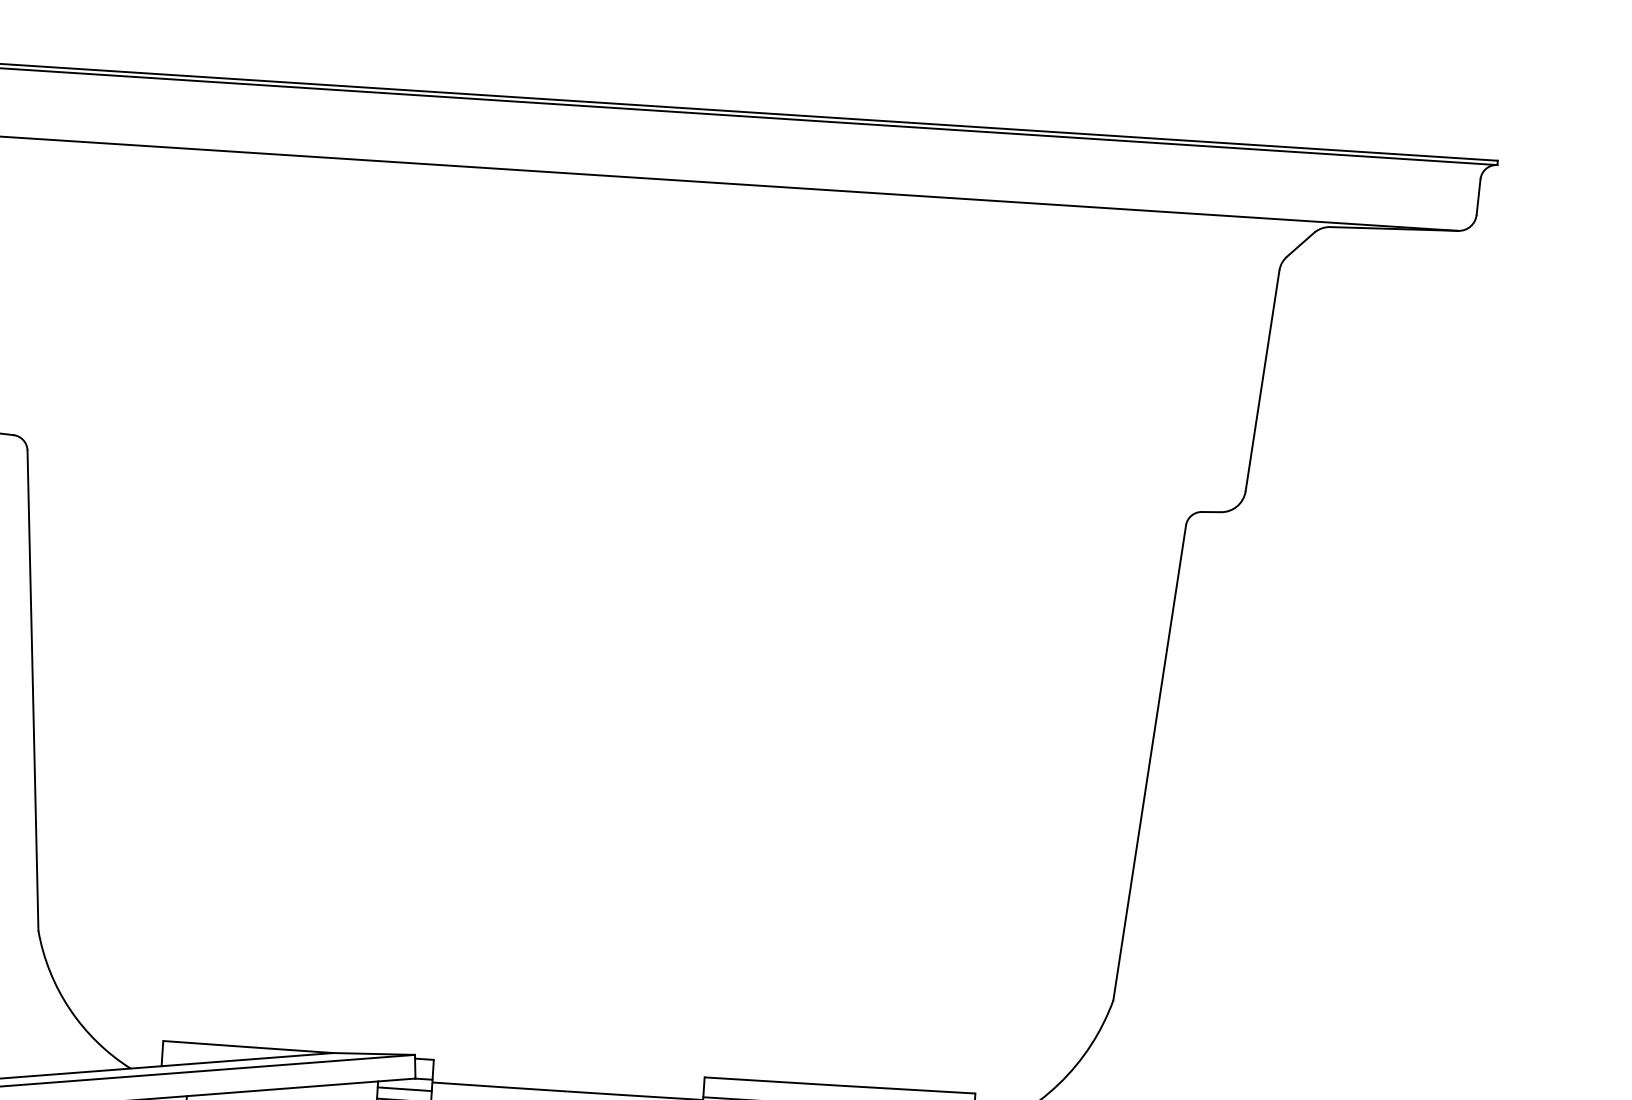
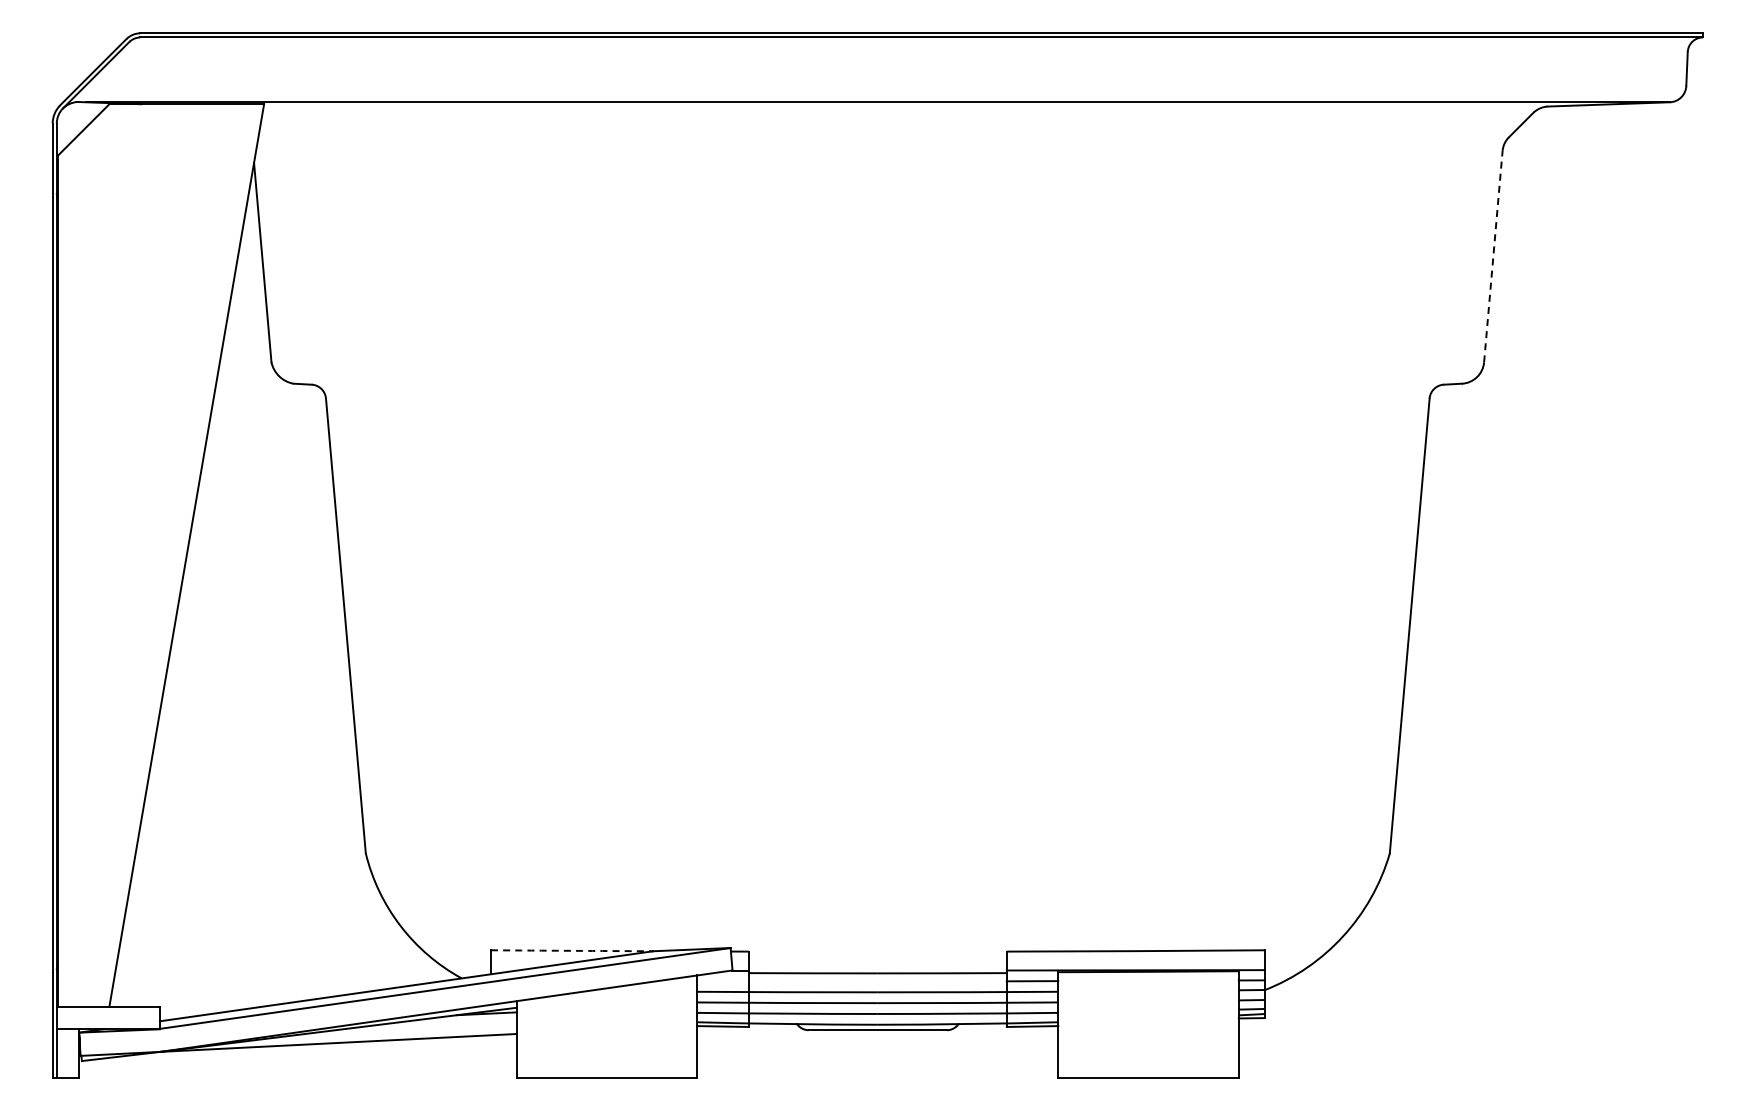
line: (1262, 380) -> (1493, 256), solid -> dashed
arc: (248, 1046) -> (572, 950), solid -> dashed
line: (404, 1089) -> (722, 981), removed

